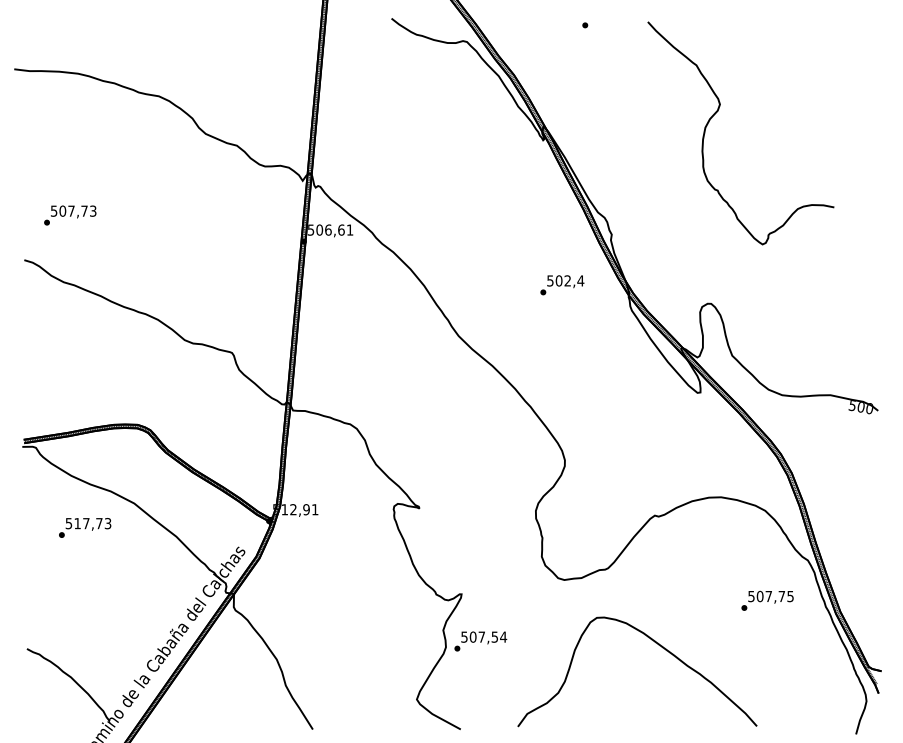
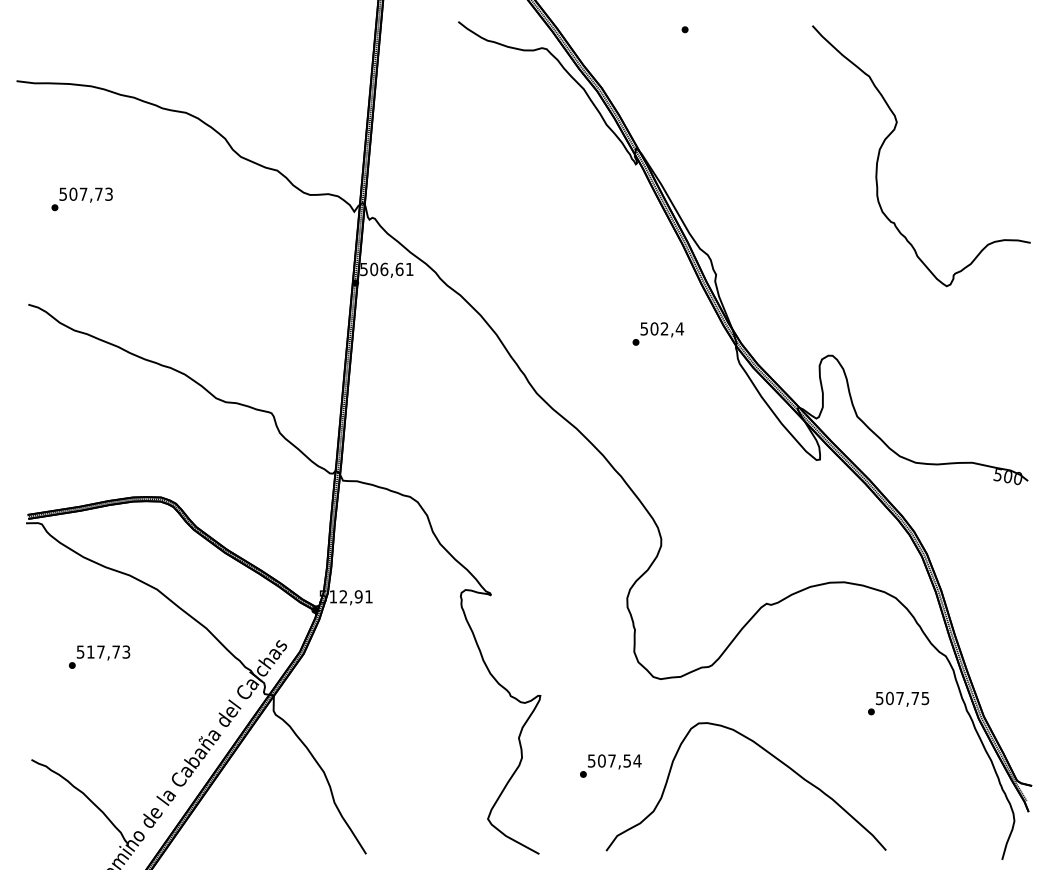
curve: (716, 113) -> (892, 133), moved
text: (69, 215) -> (81, 199), moved
text: (85, 527) -> (99, 656), moved
text: (480, 640) -> (610, 765), moved

